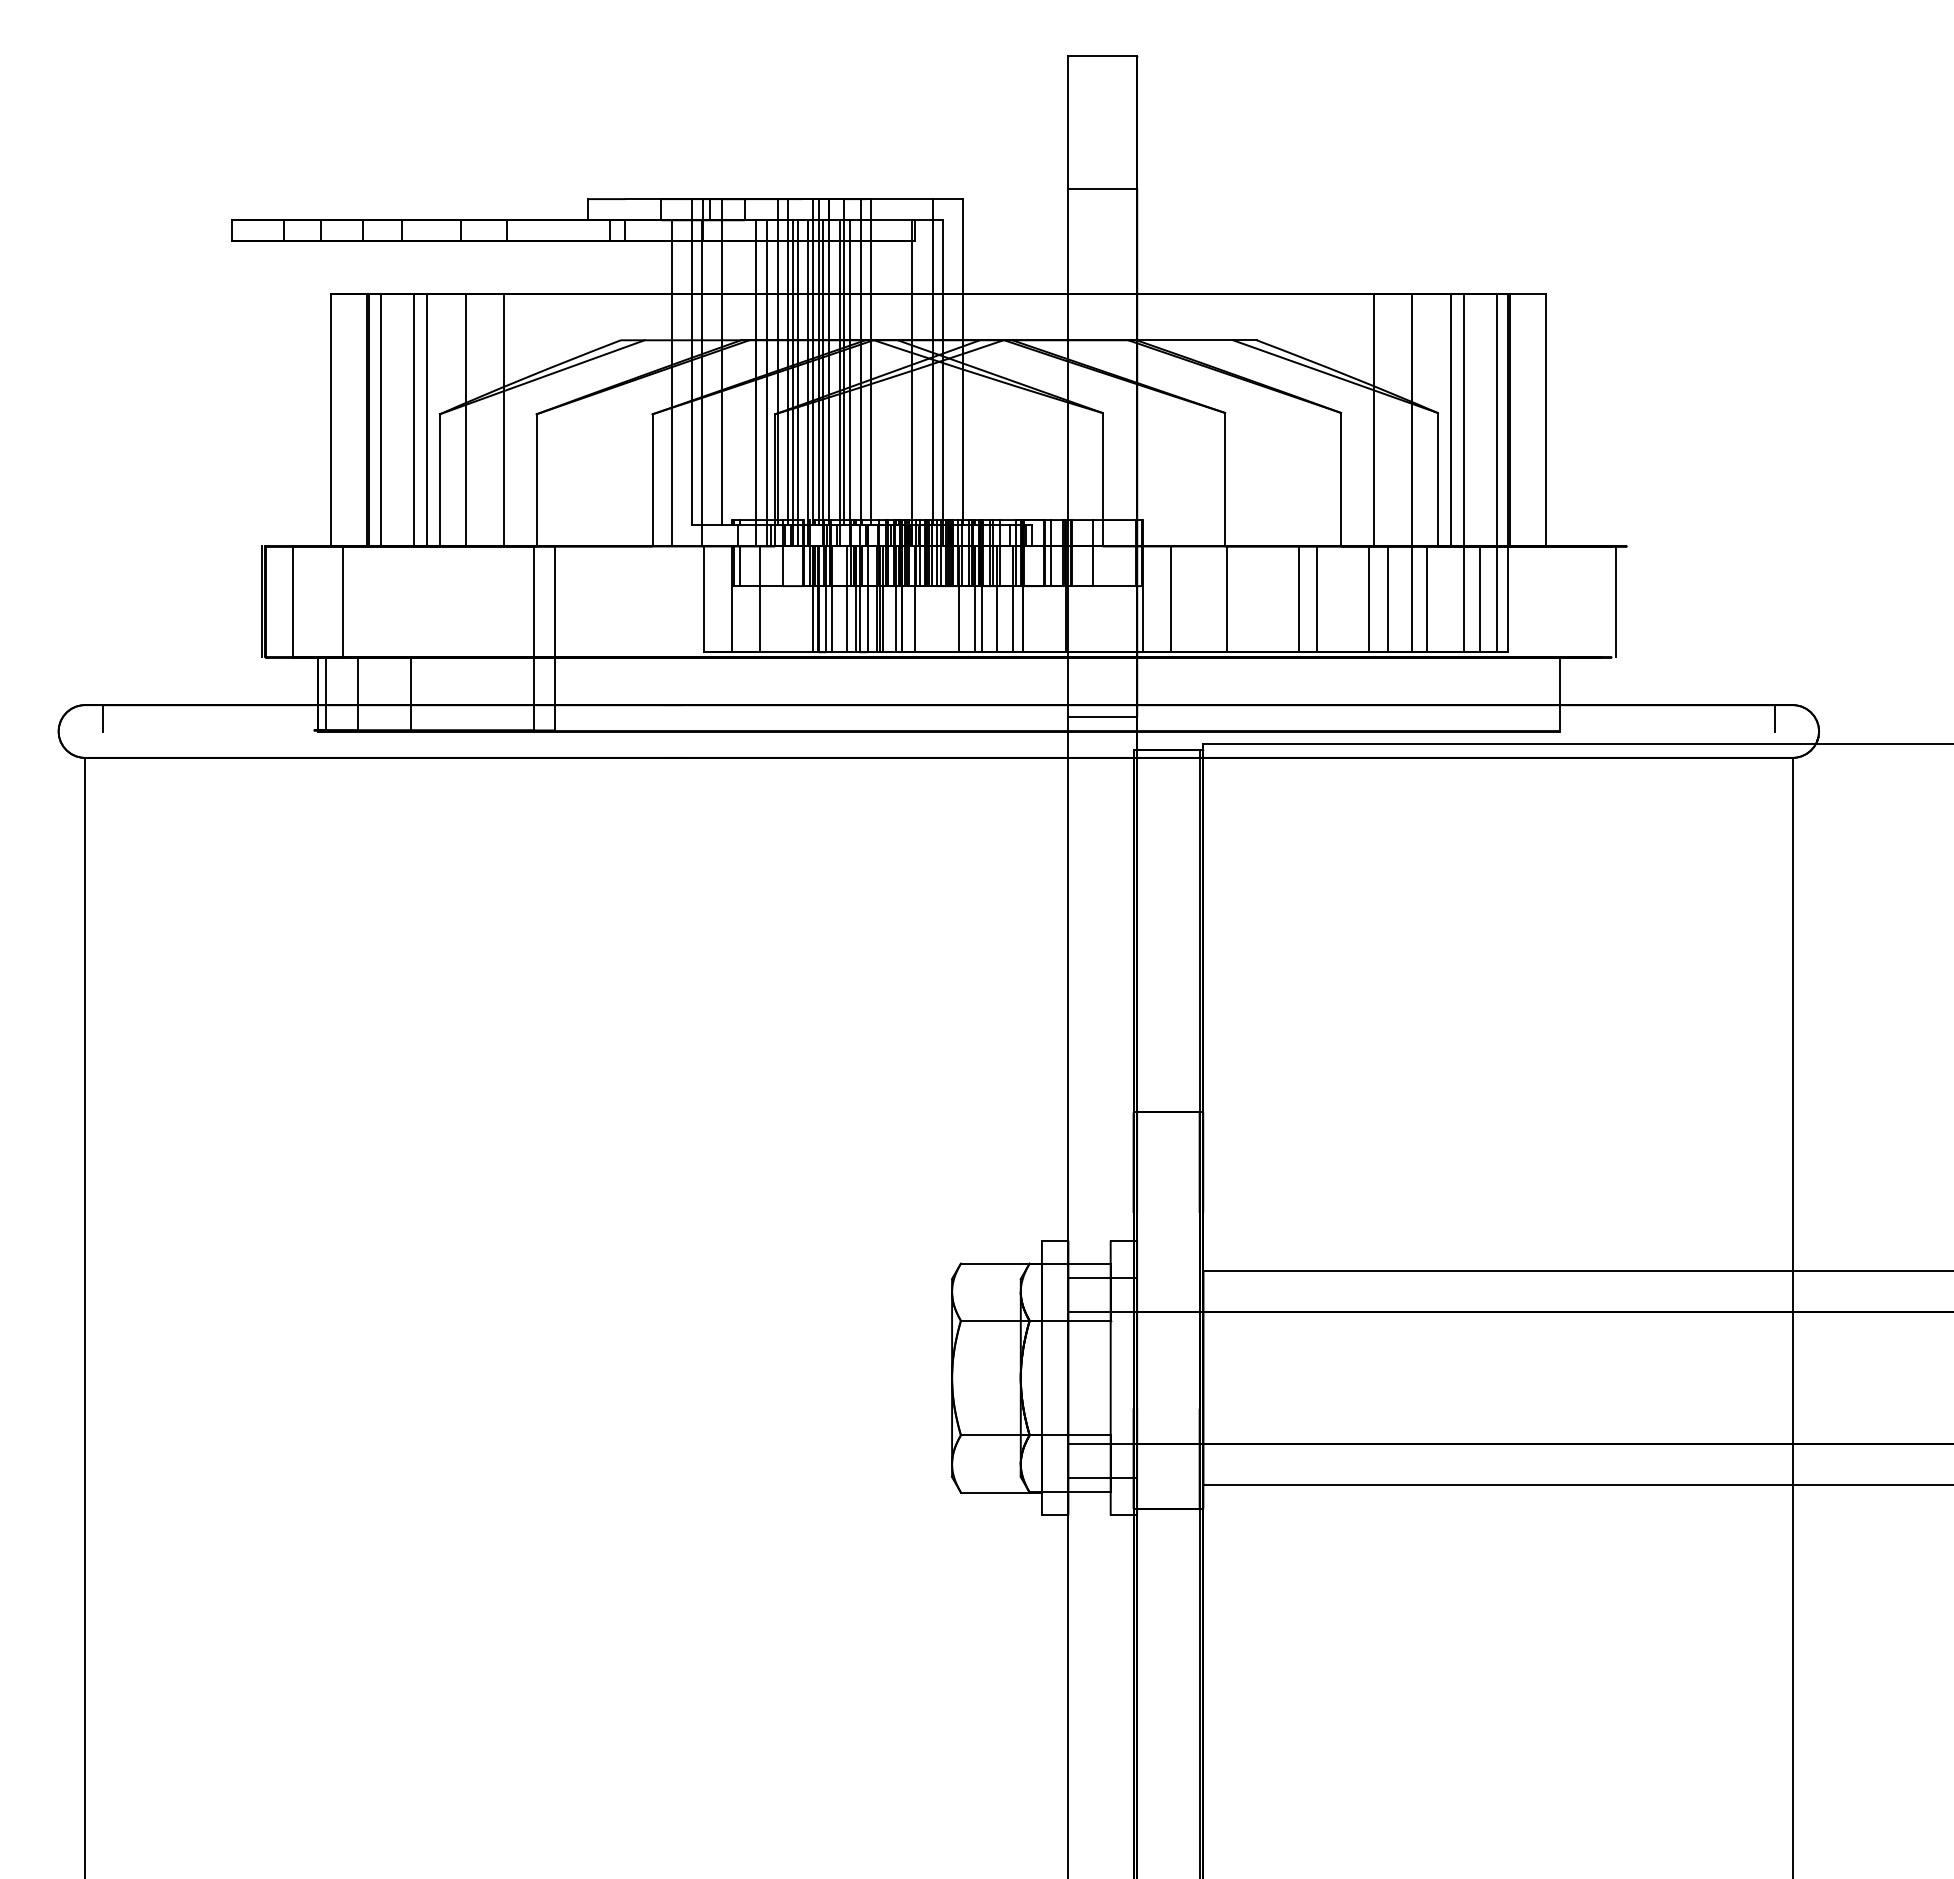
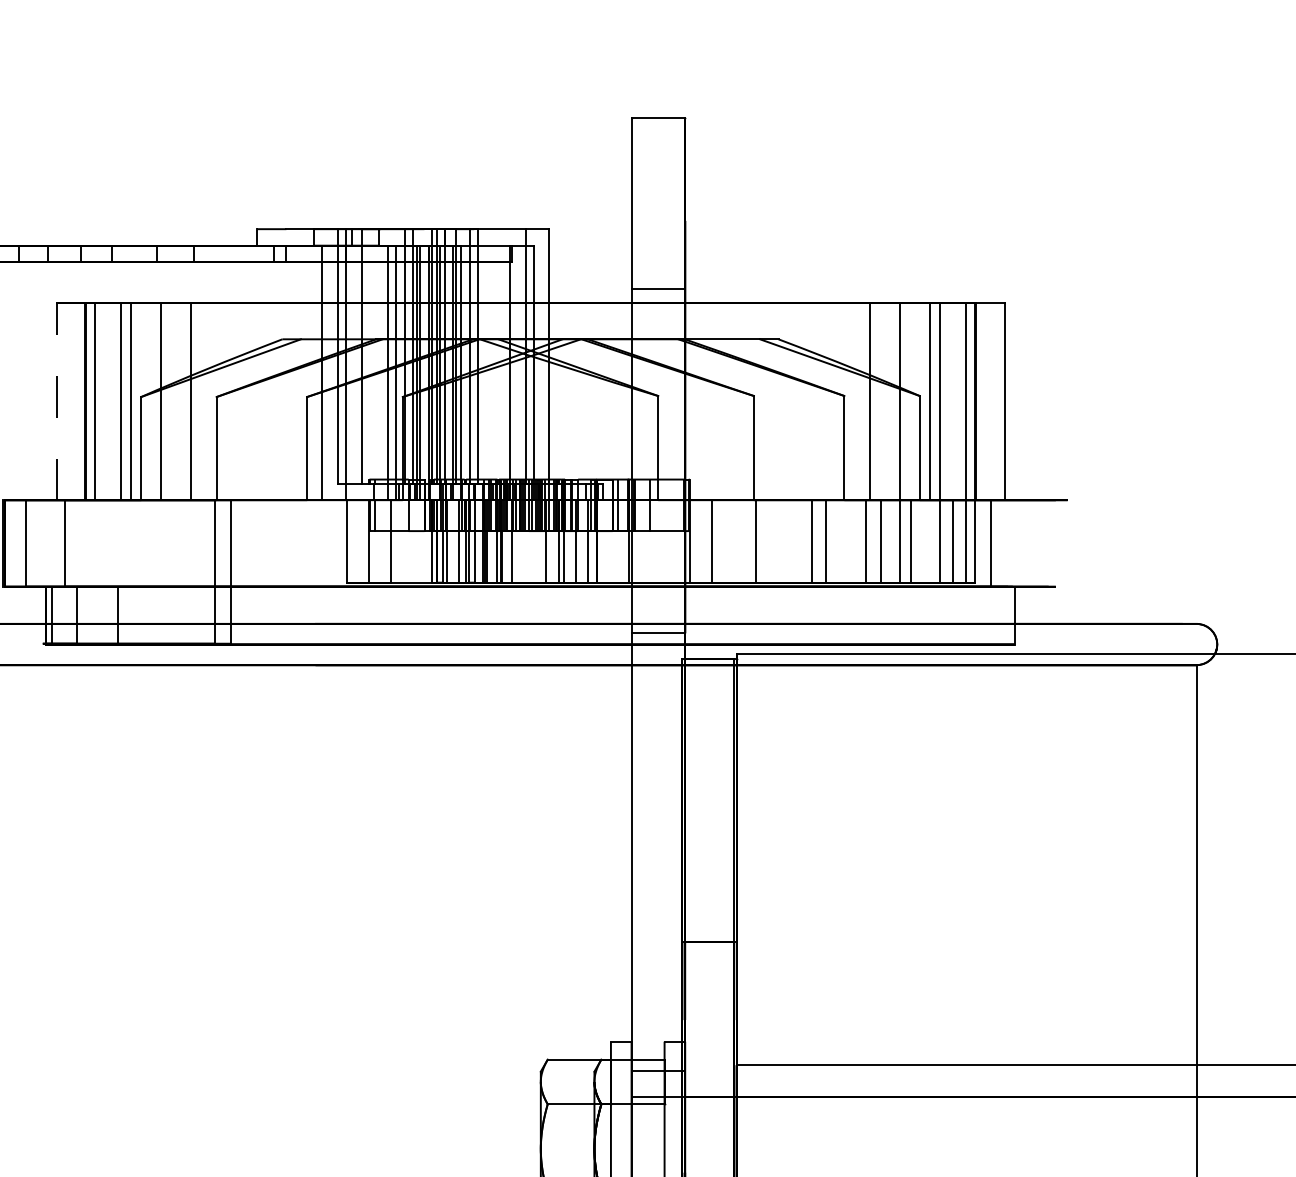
line: (1102, 188) -> (658, 288), moved
line: (331, 419) -> (56, 401), solid -> dashed
line: (1615, 601) -> (991, 543), moved
line: (1774, 718) -> (1182, 634), removed

